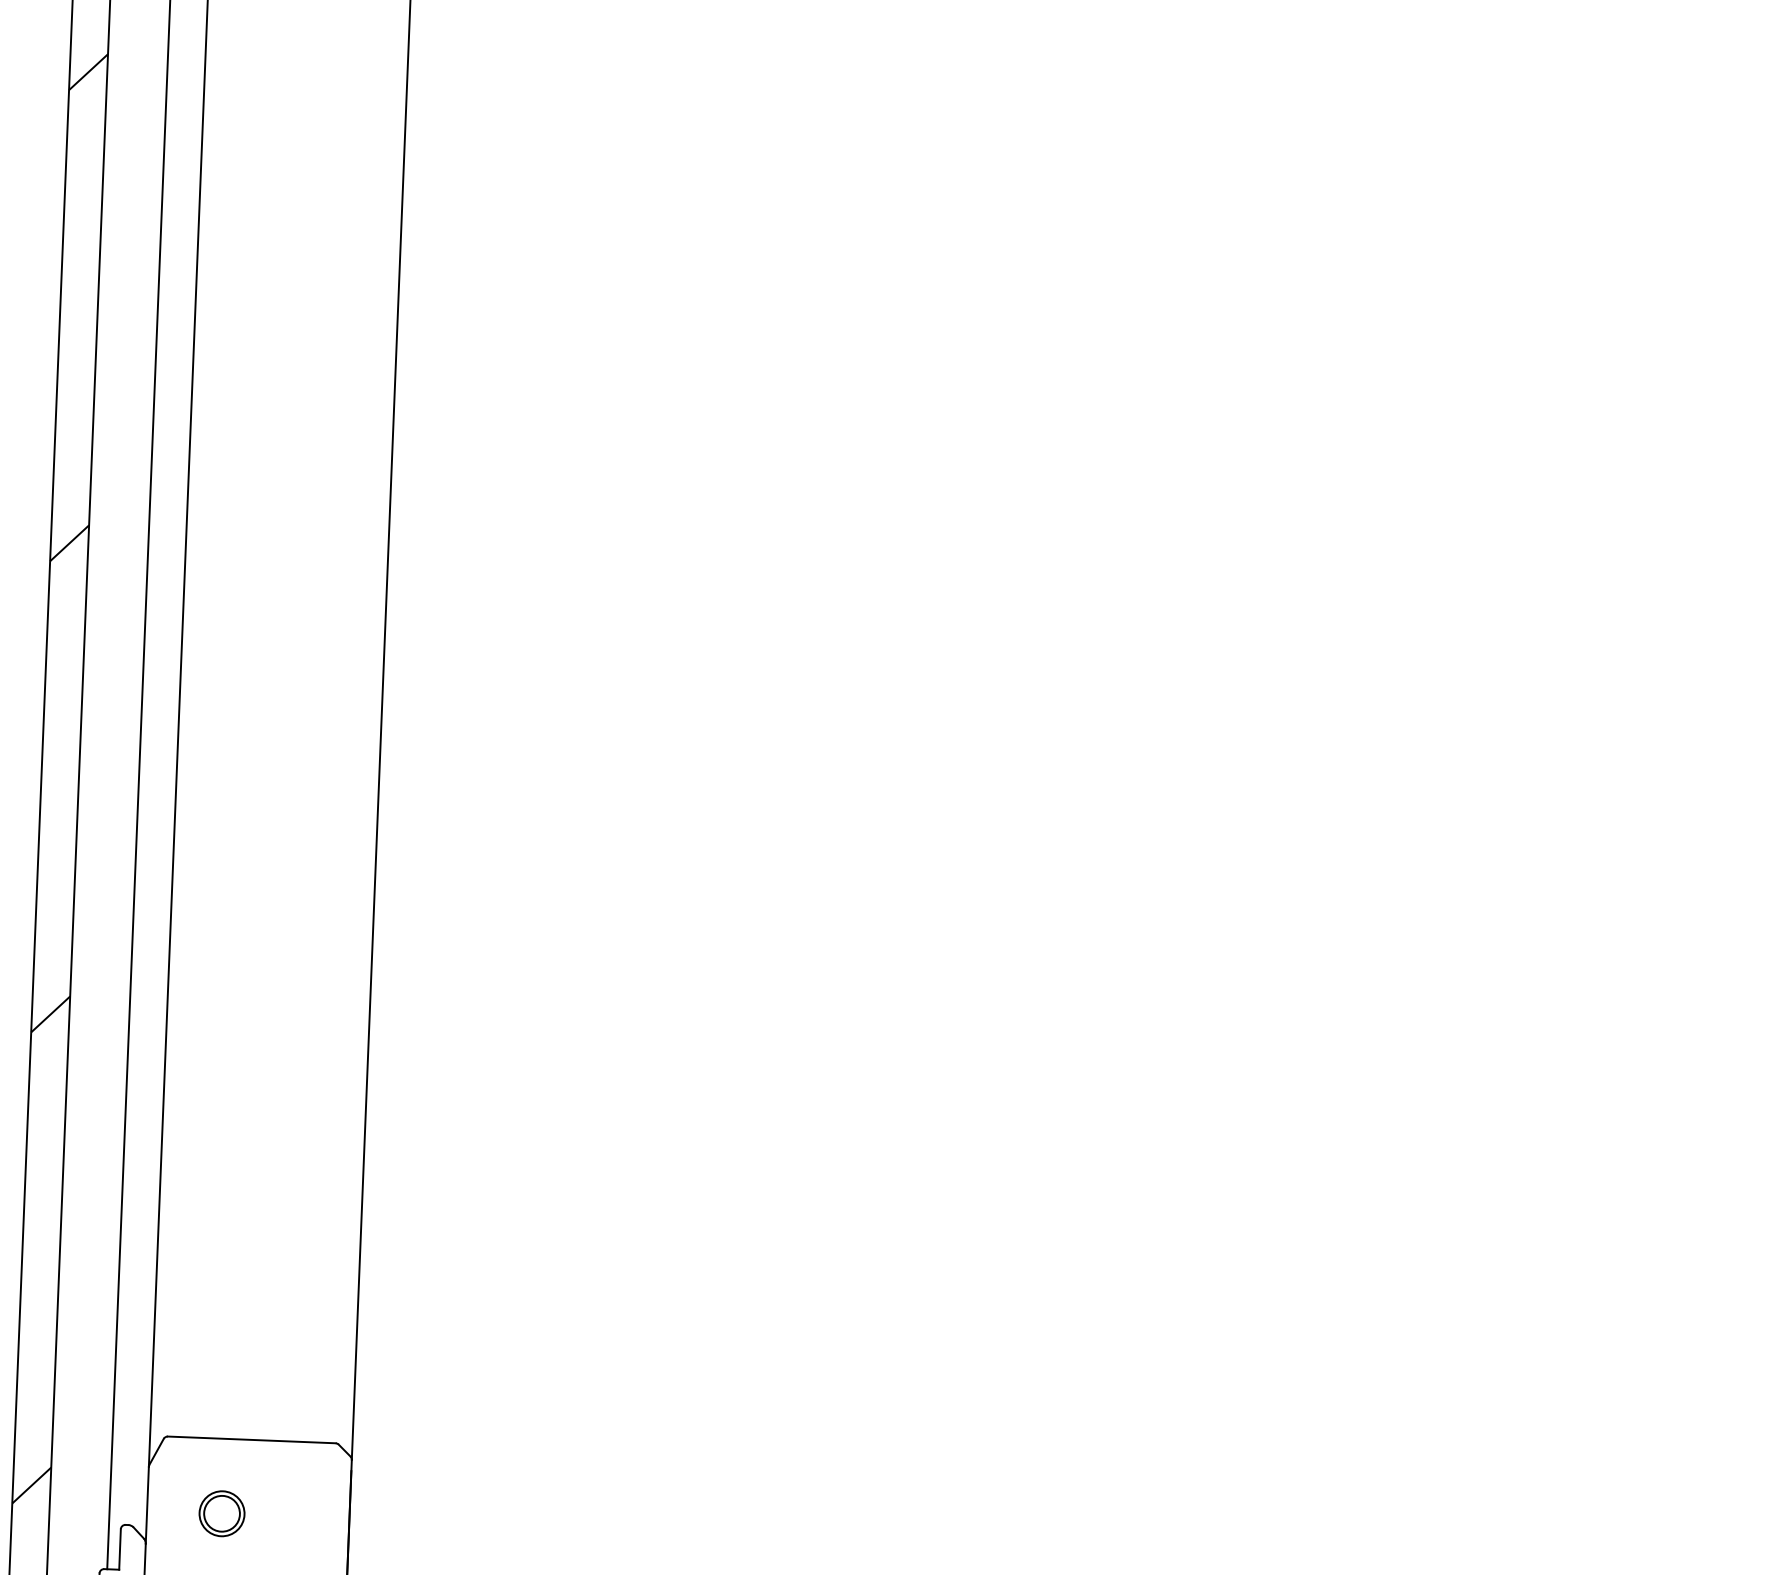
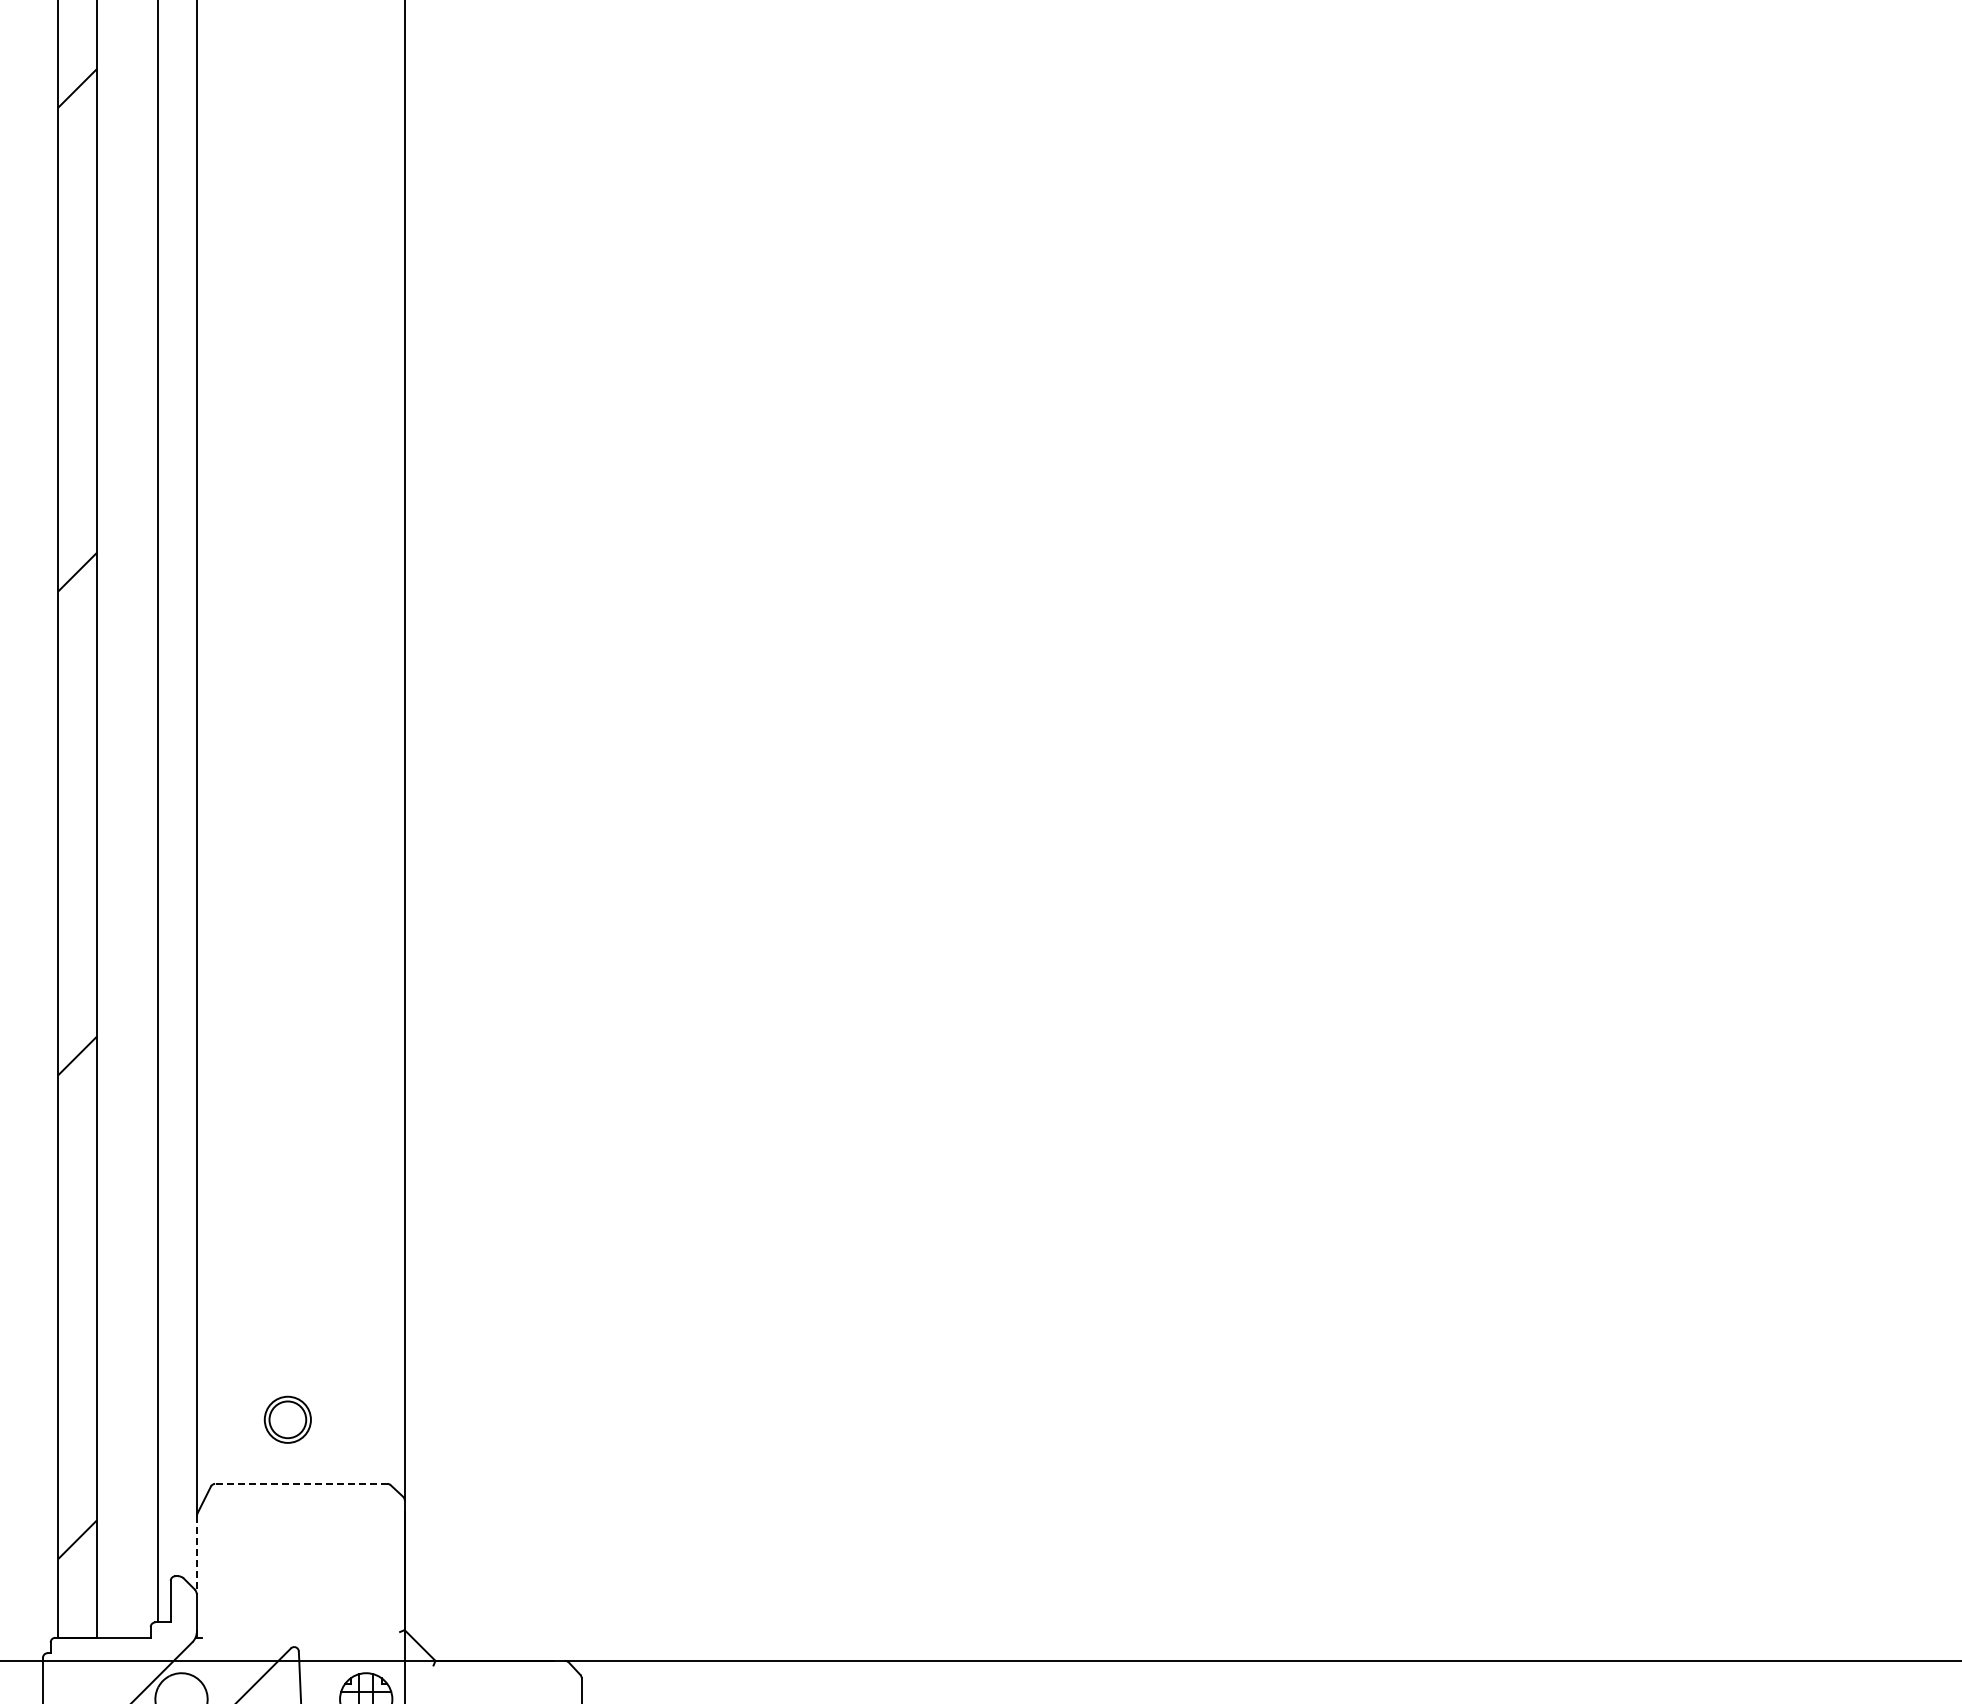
line: (251, 1439) -> (300, 1483), solid -> dashed
line: (146, 1505) -> (196, 1555), solid -> dashed
part: (221, 1513) -> (287, 1419), moved

